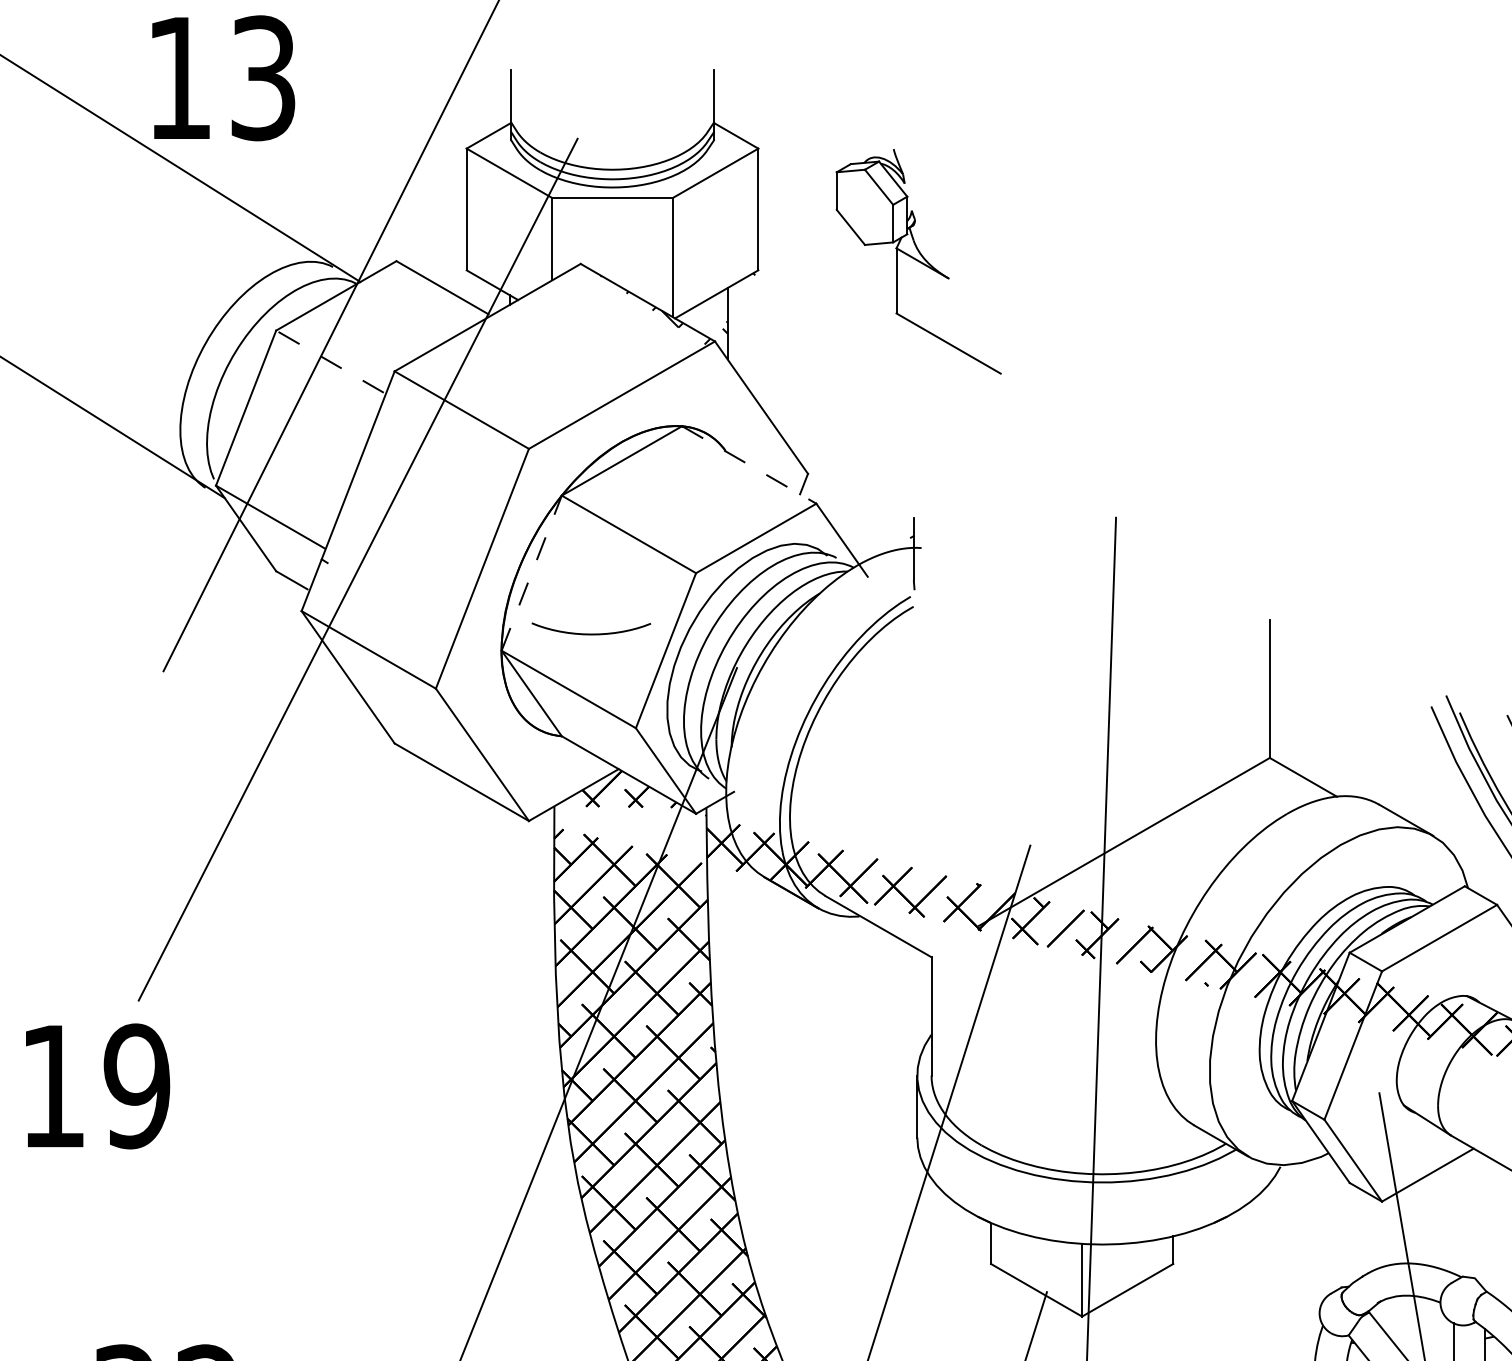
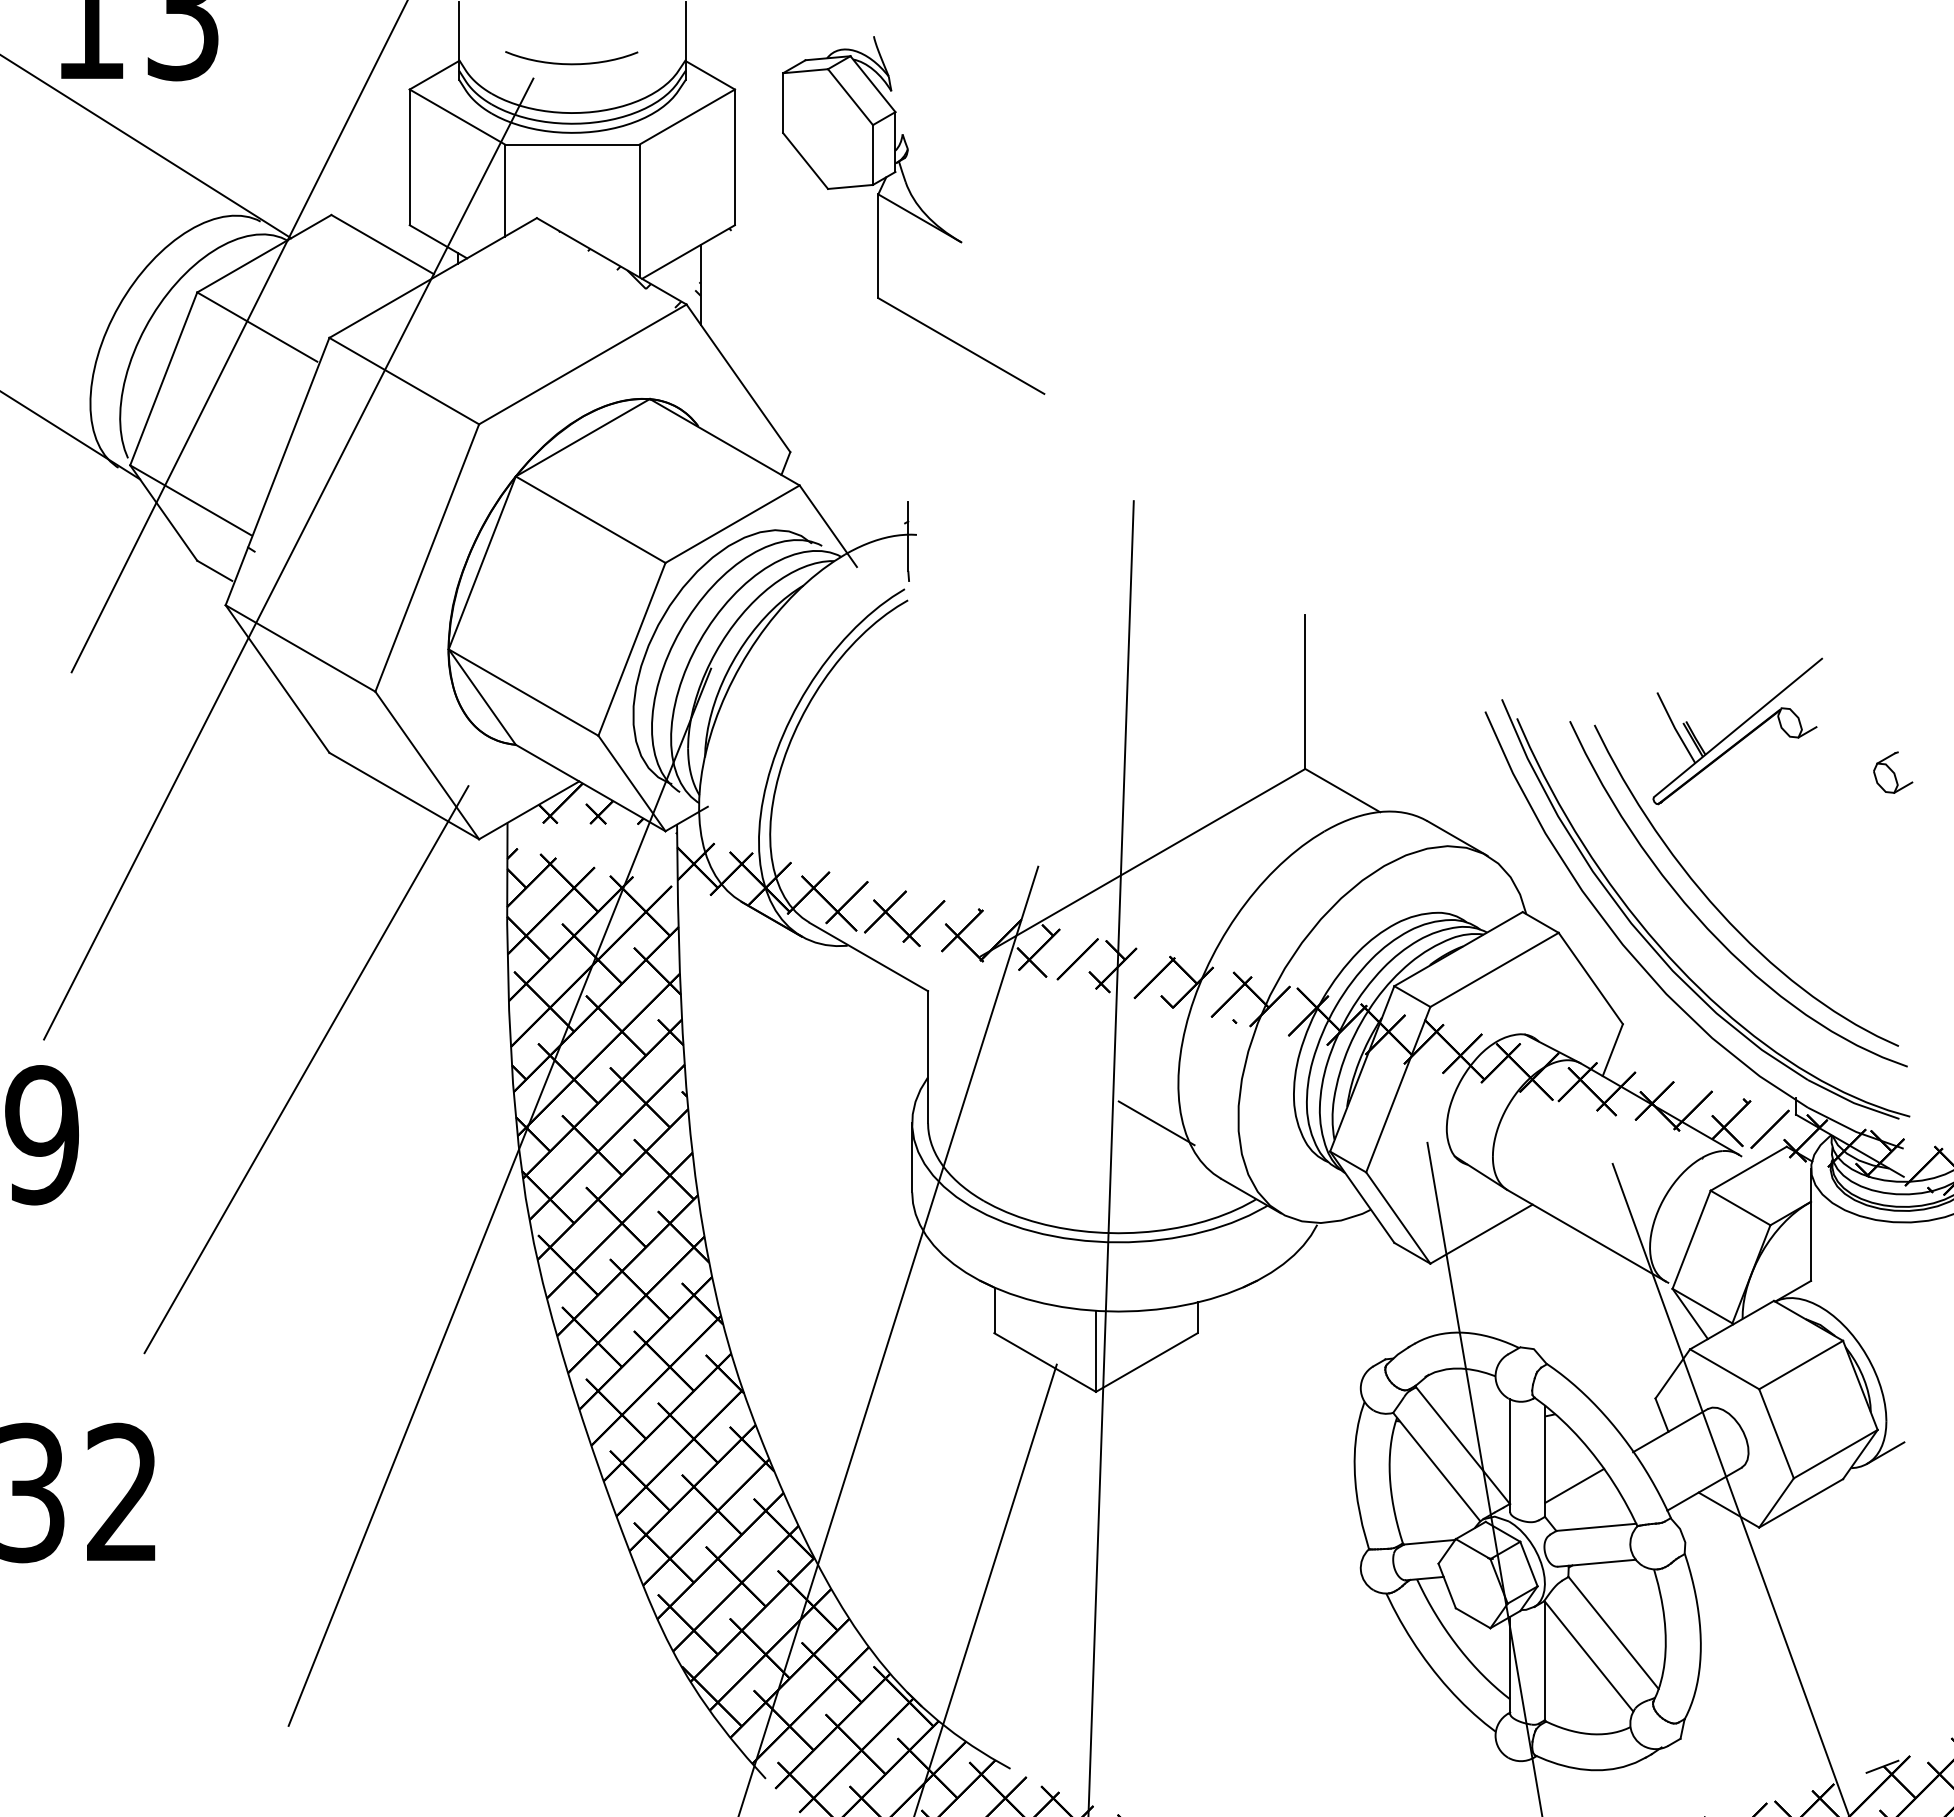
part: (918, 261) -> (913, 215), size x1.43
line: (329, 361) -> (256, 326), dashed -> solid
line: (749, 465) -> (725, 442), dashed -> solid
line: (531, 572) -> (482, 562), dashed -> solid
curve: (591, 633) -> (571, 63), moved
line: (374, 1027) -> (306, 1069), added
line: (1136, 1075) -> (1156, 1123), added

